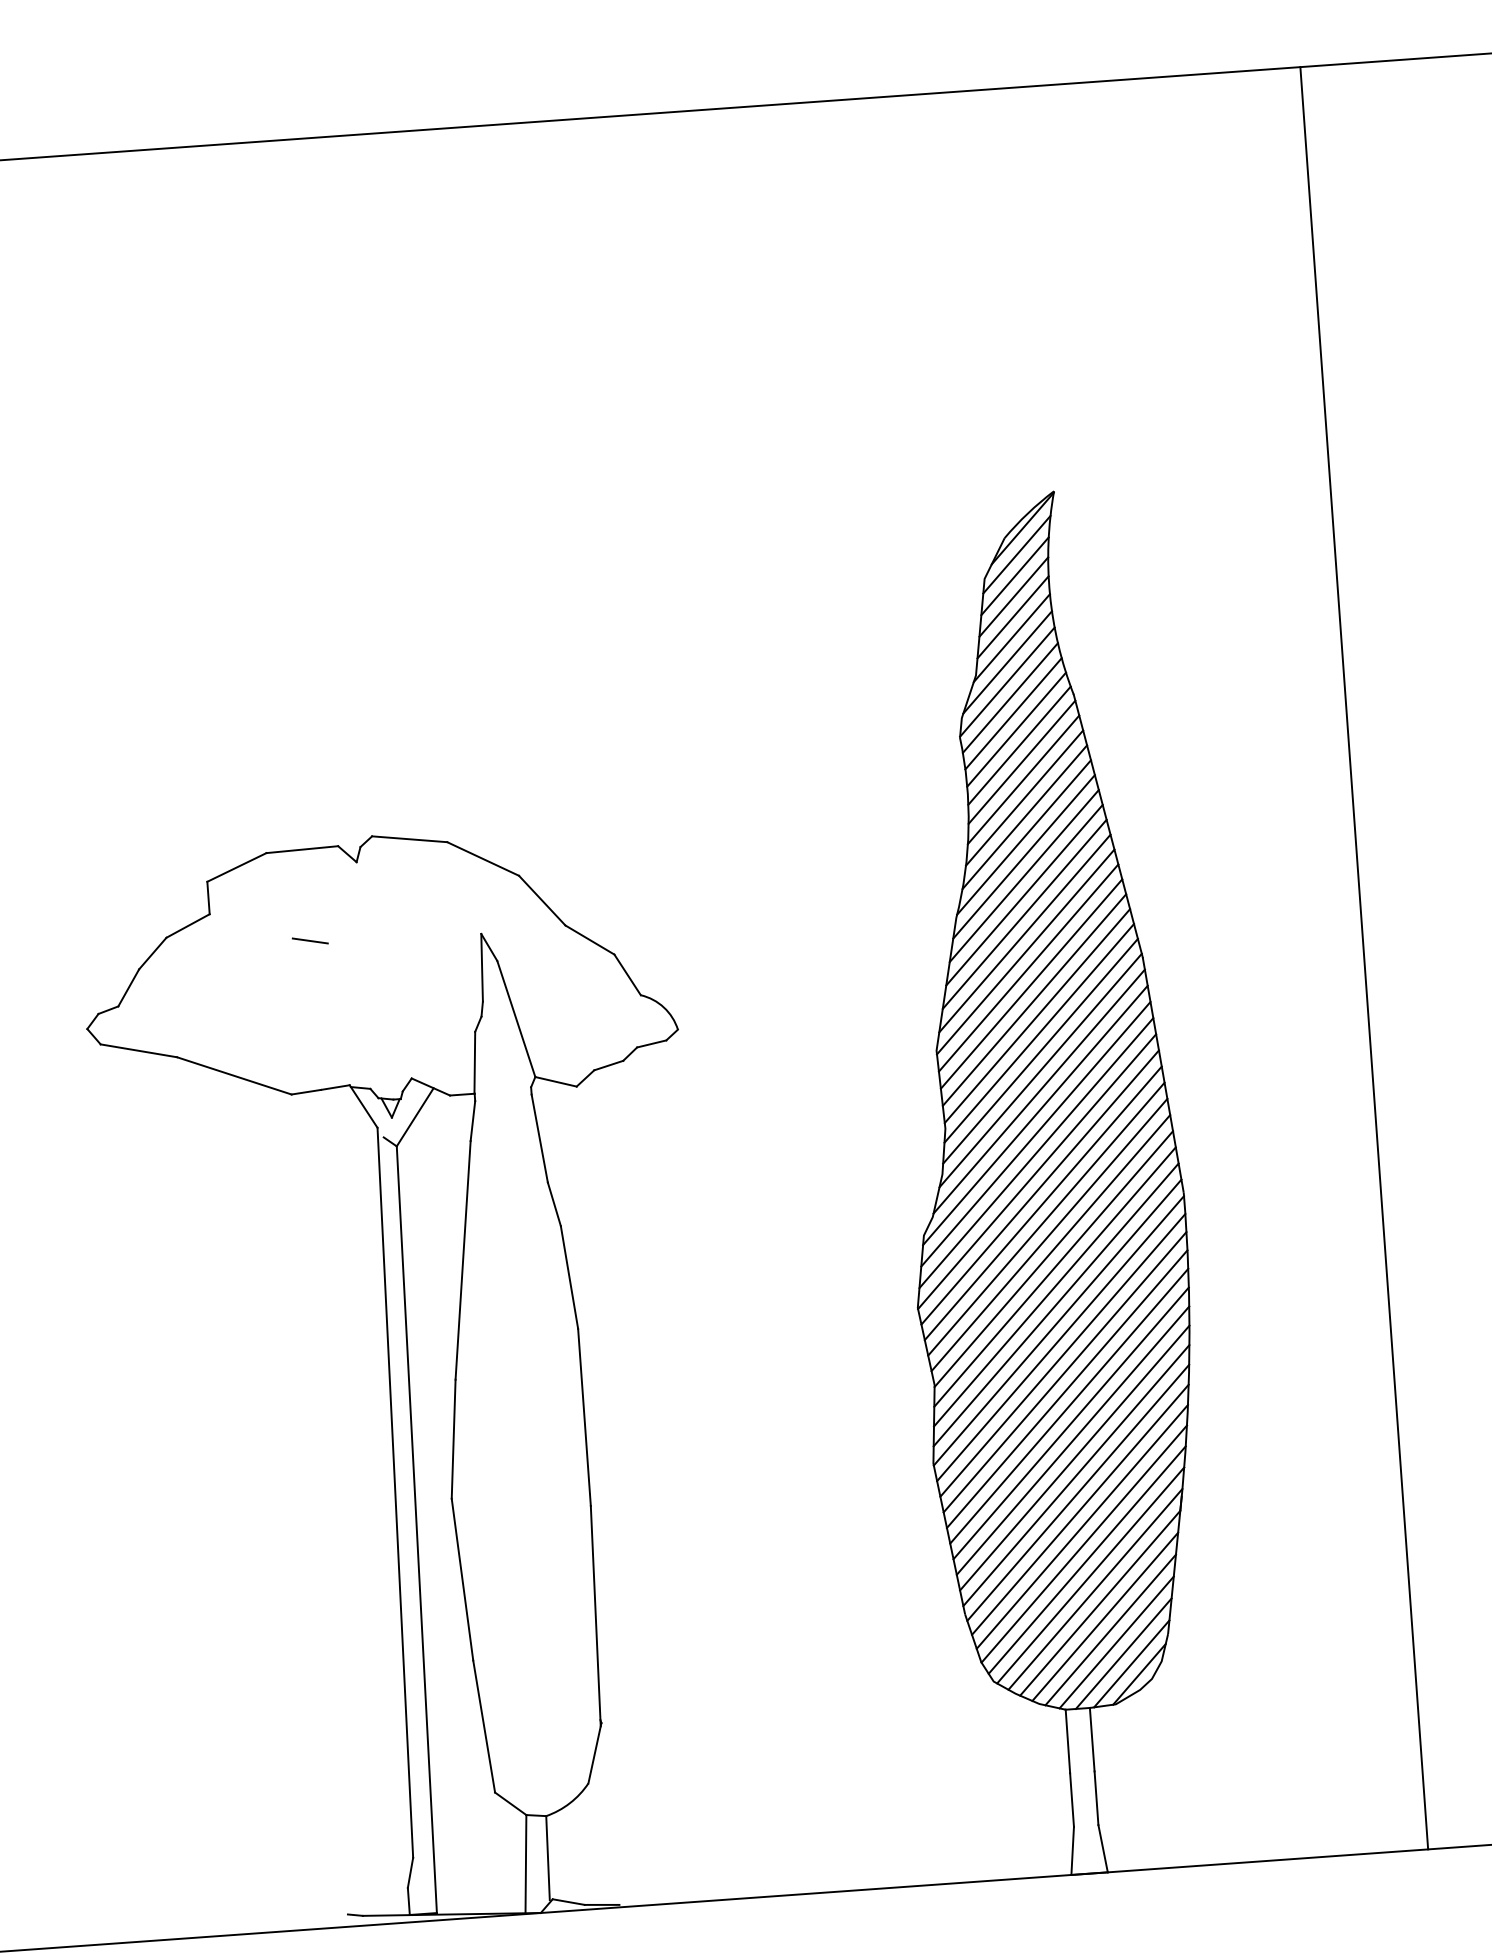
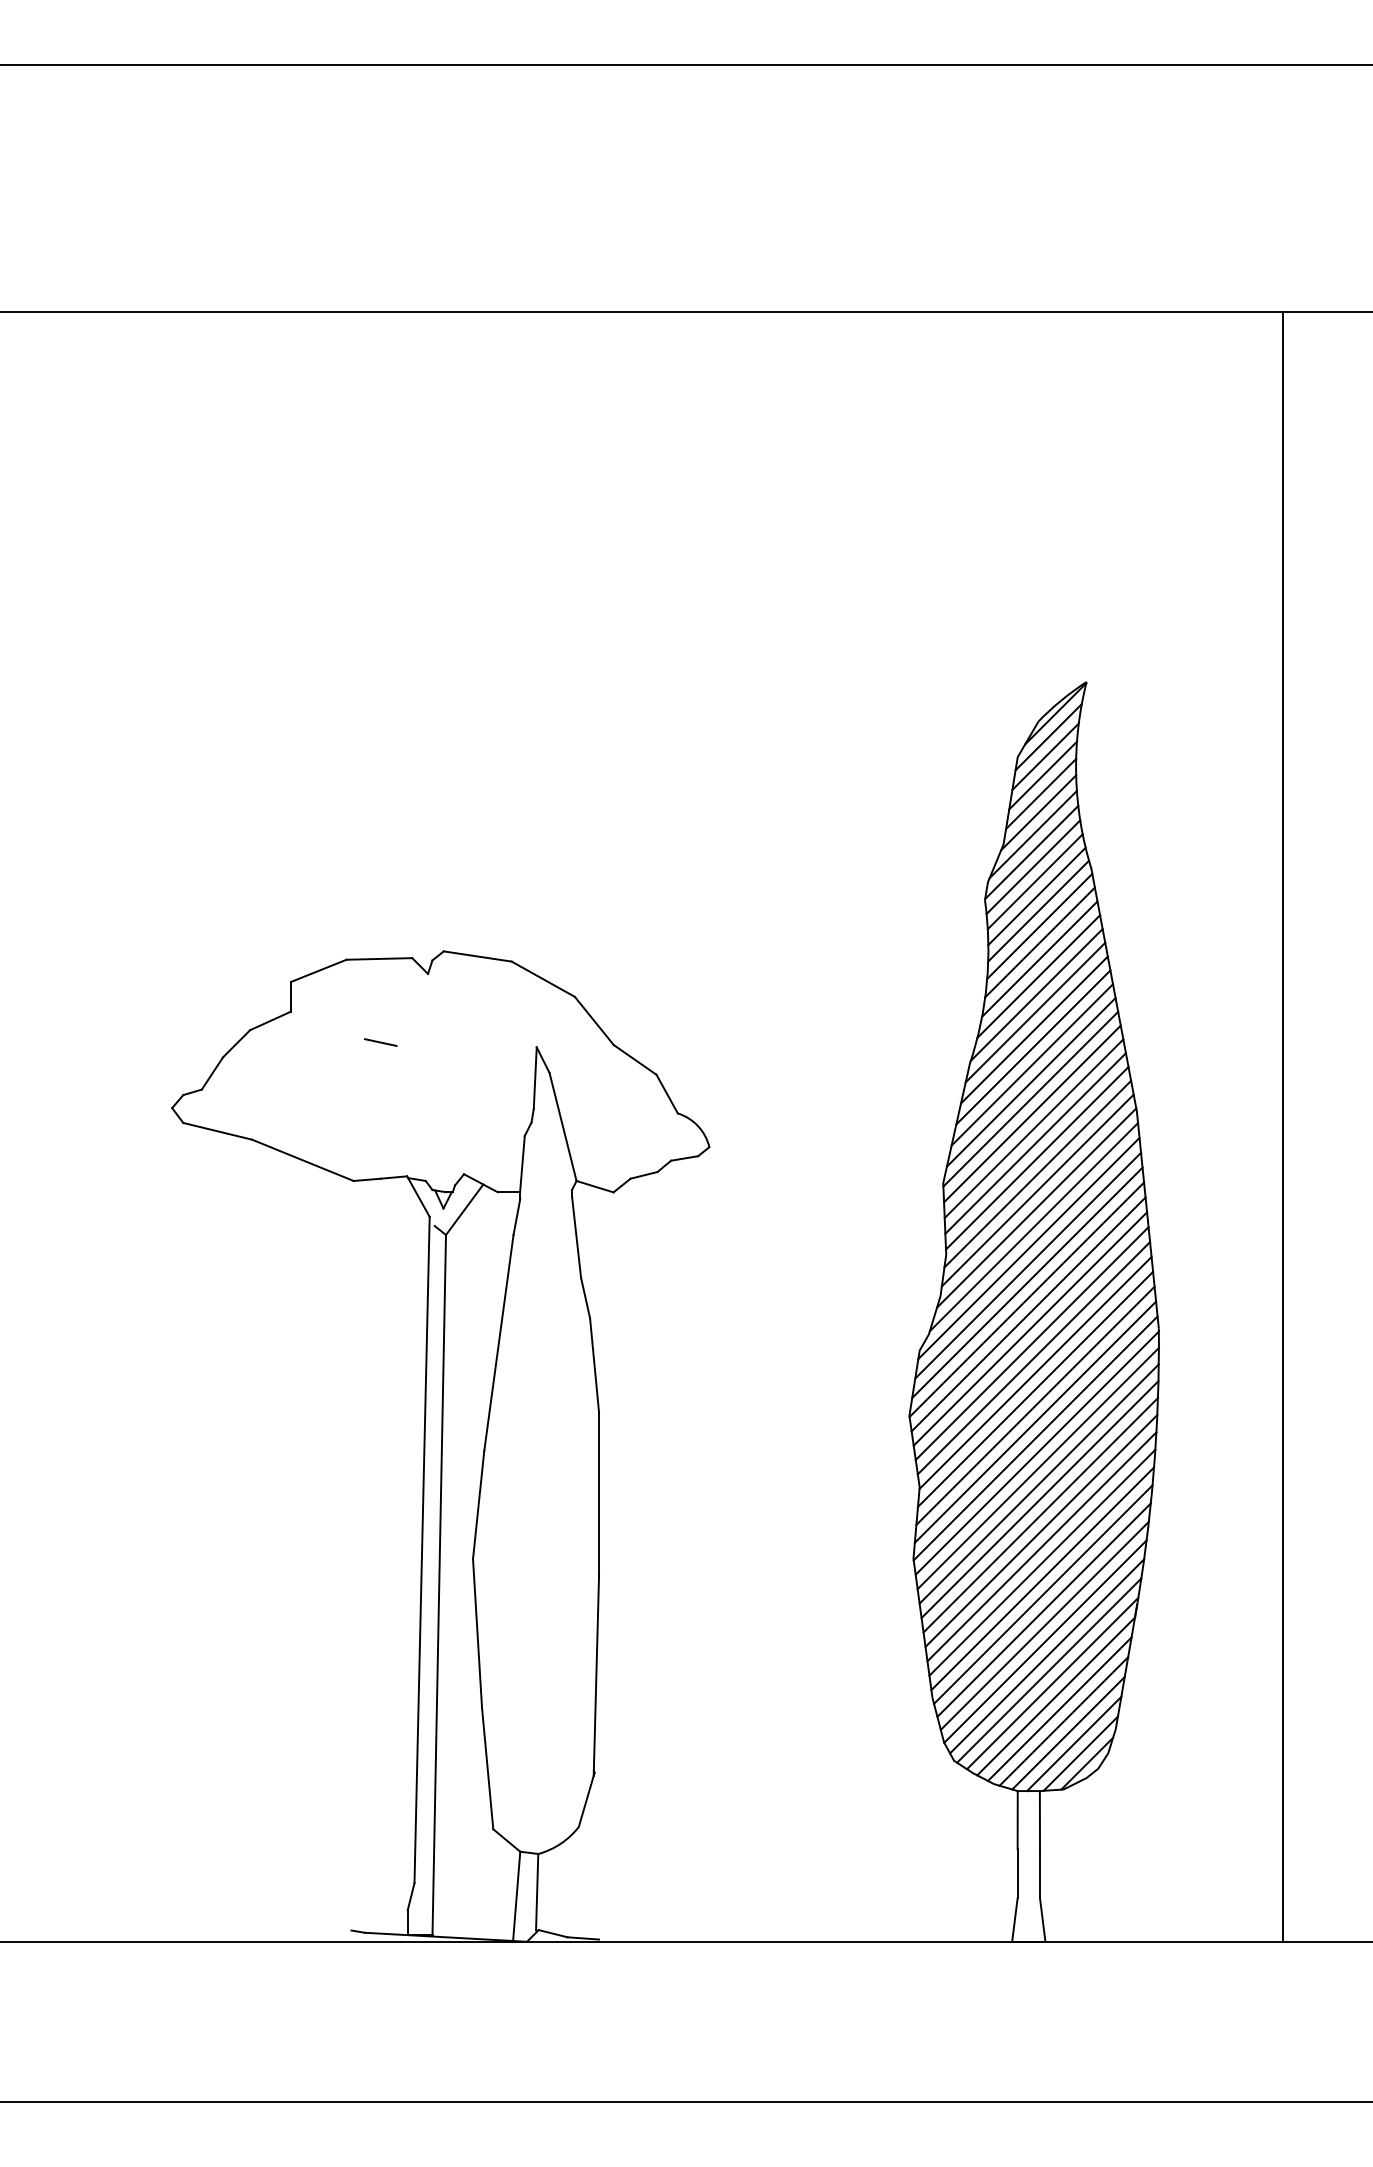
line: (1364, 957) -> (1283, 1126), moved

